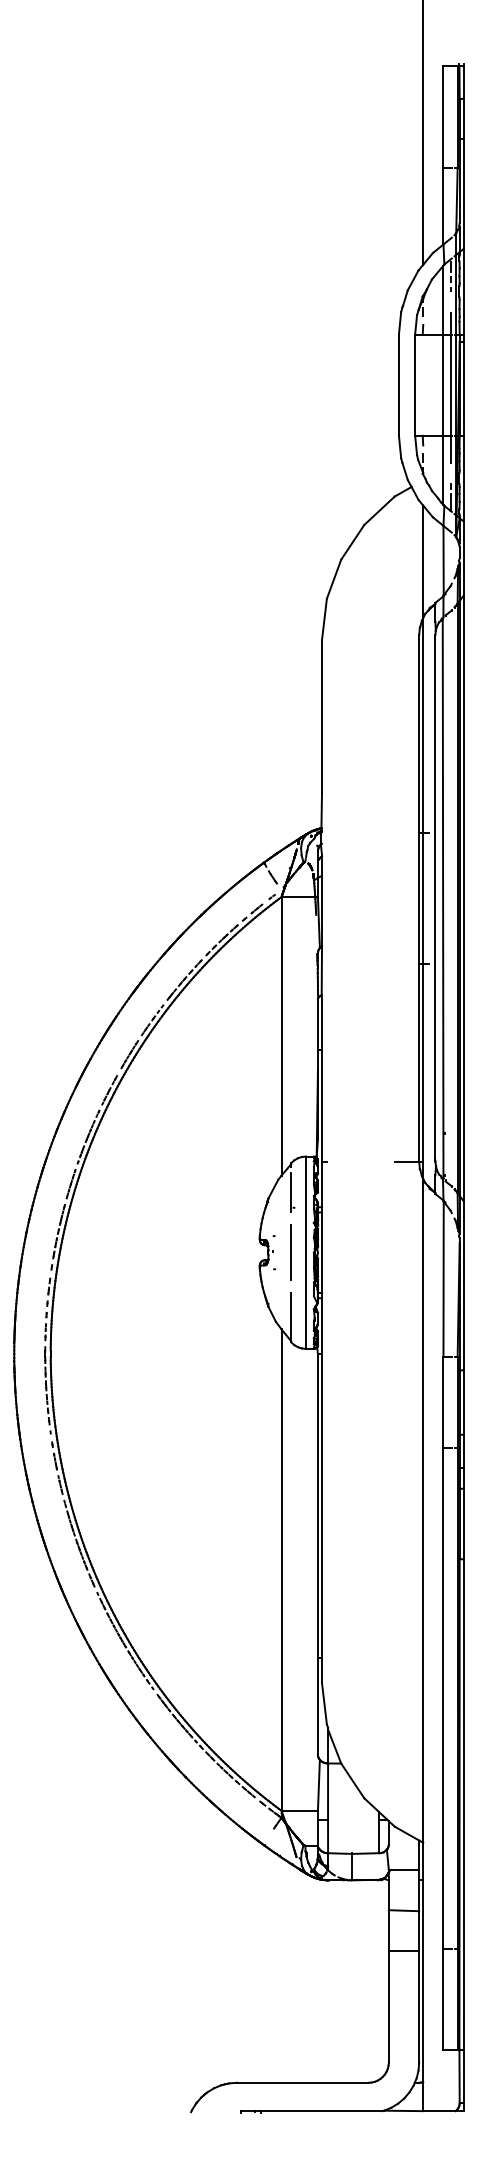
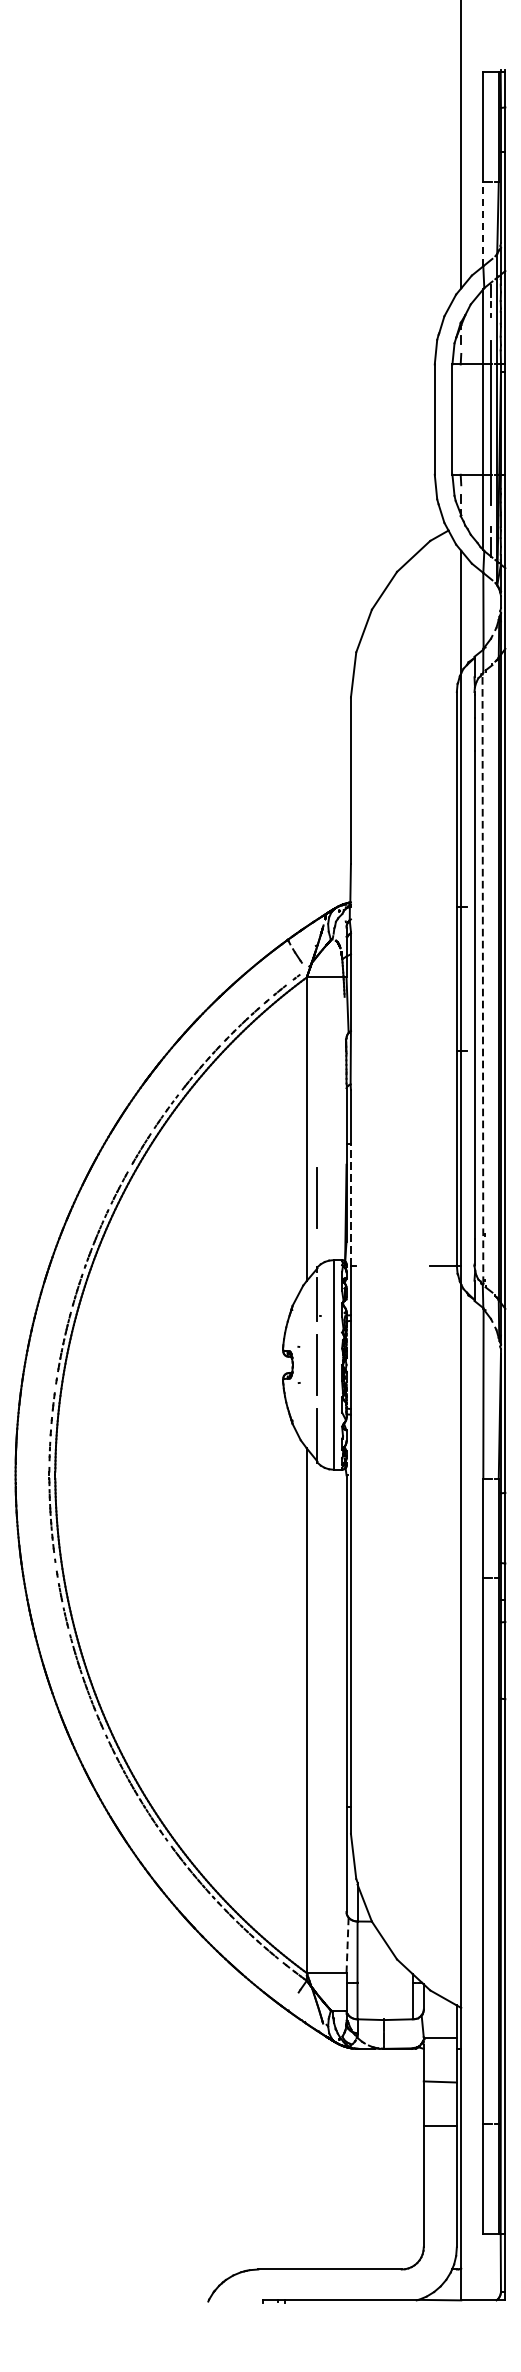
line: (443, 205) -> (483, 223), solid -> dashed
line: (443, 898) -> (483, 978), solid -> dashed
line: (290, 1099) -> (316, 1197), added
line: (322, 1105) -> (351, 1204), solid -> dashed
line: (318, 1785) -> (347, 1945), solid -> dashed

